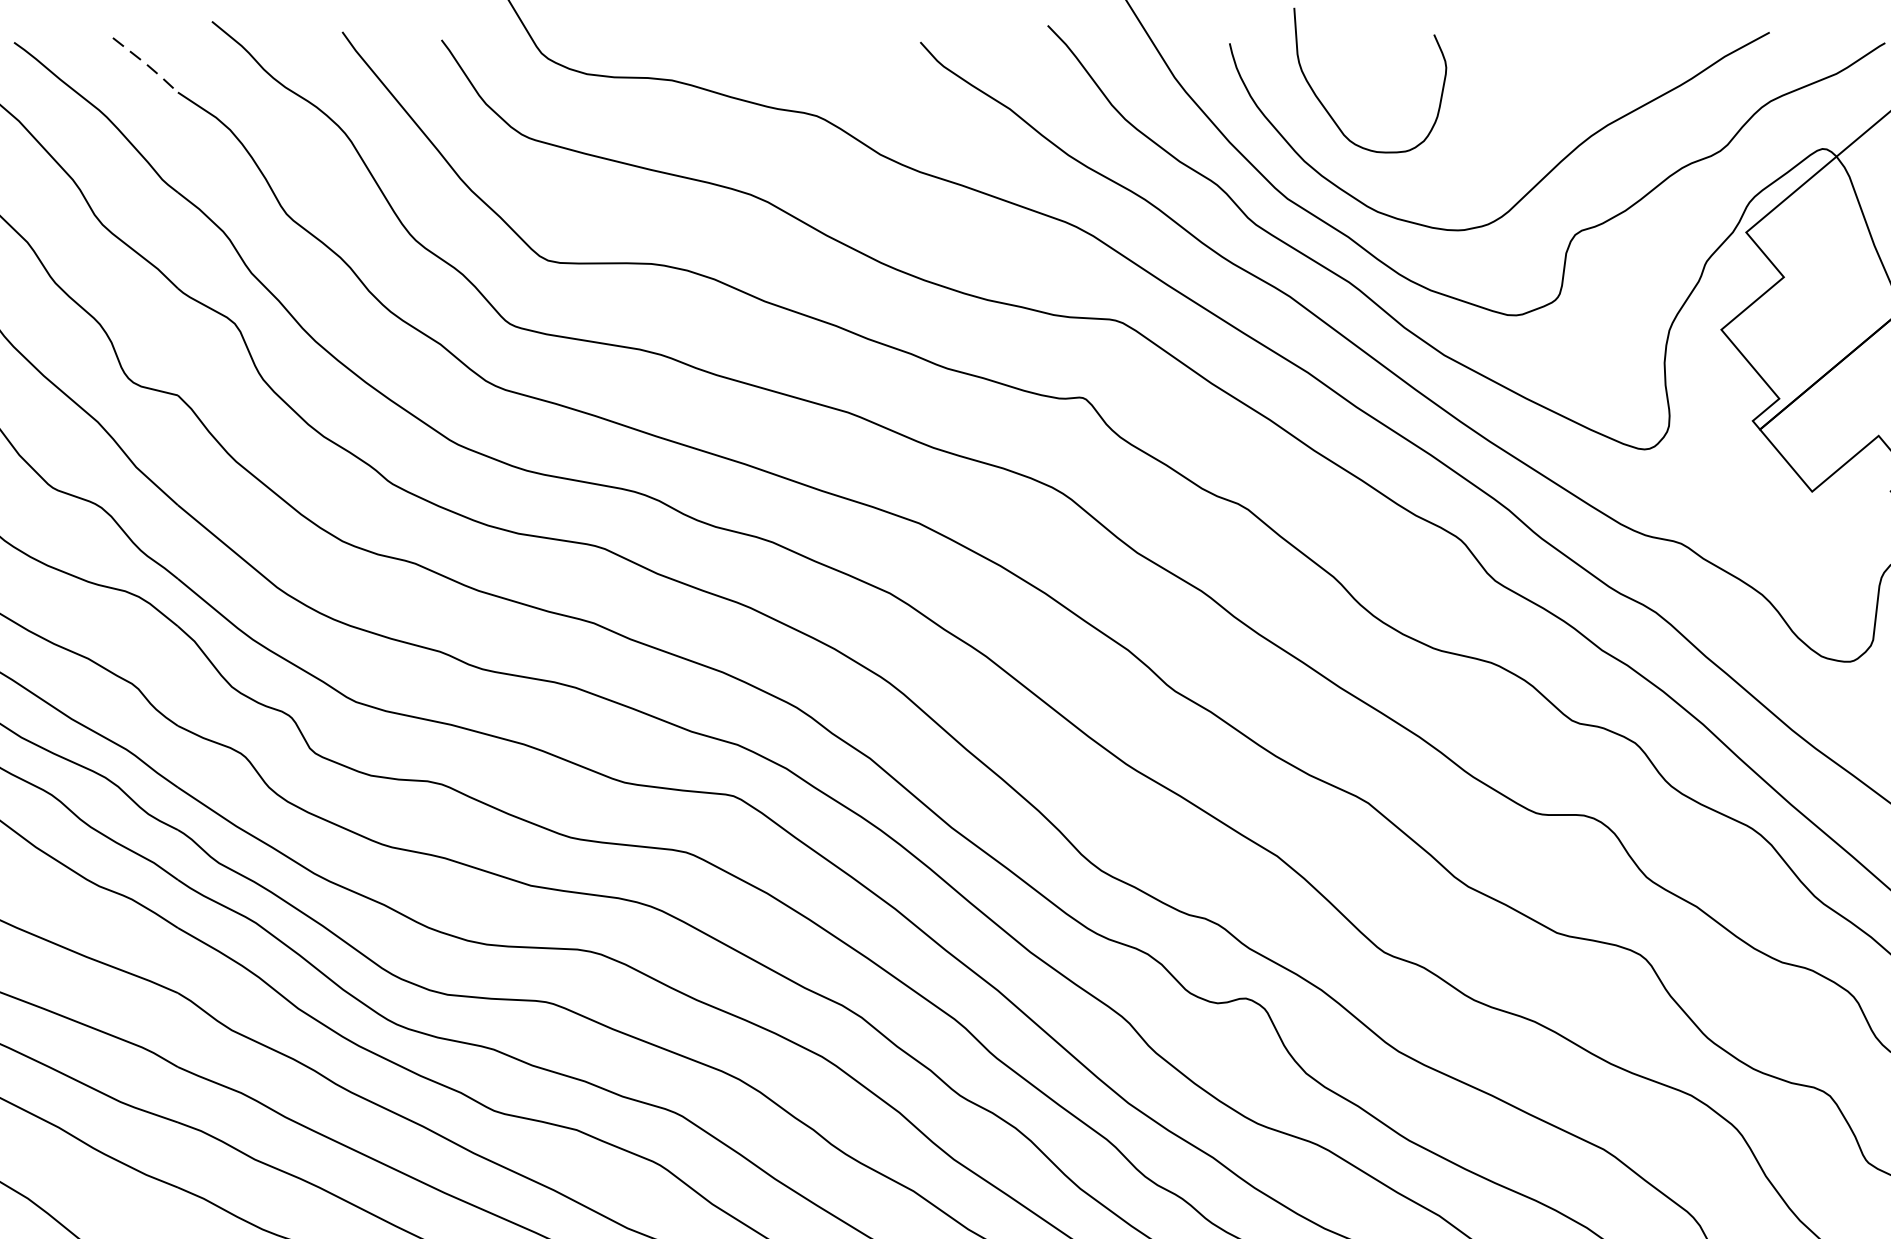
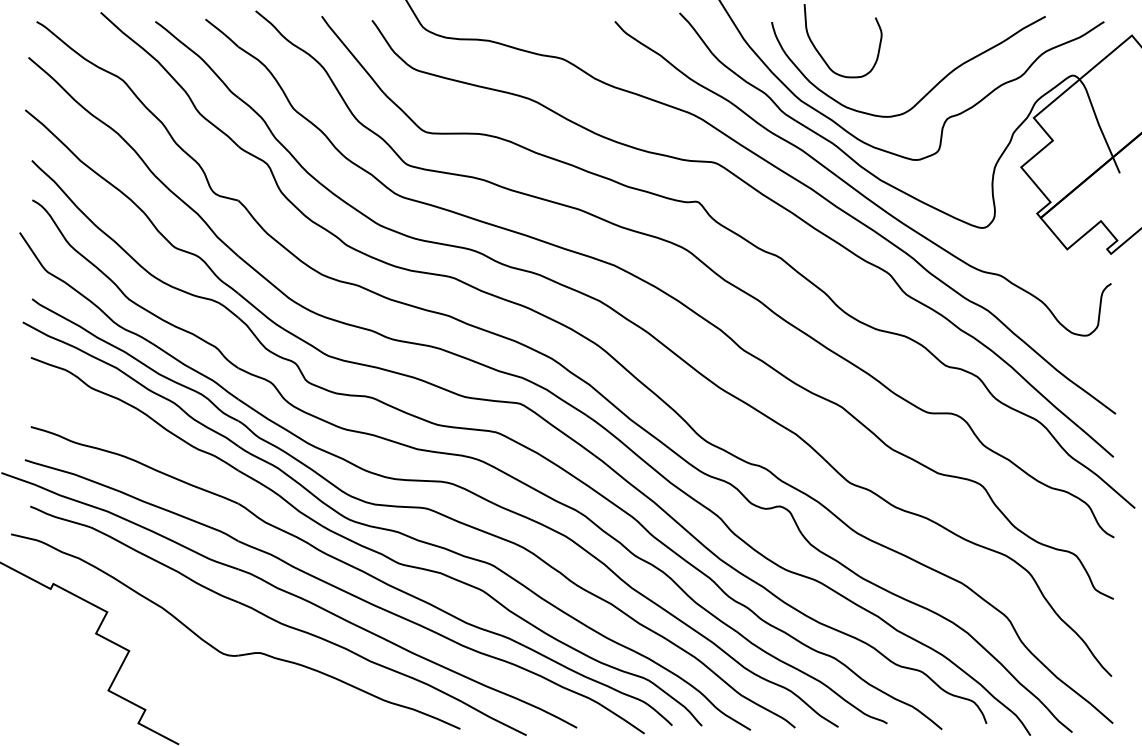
line: (146, 63) -> (222, 32), dashed -> solid

